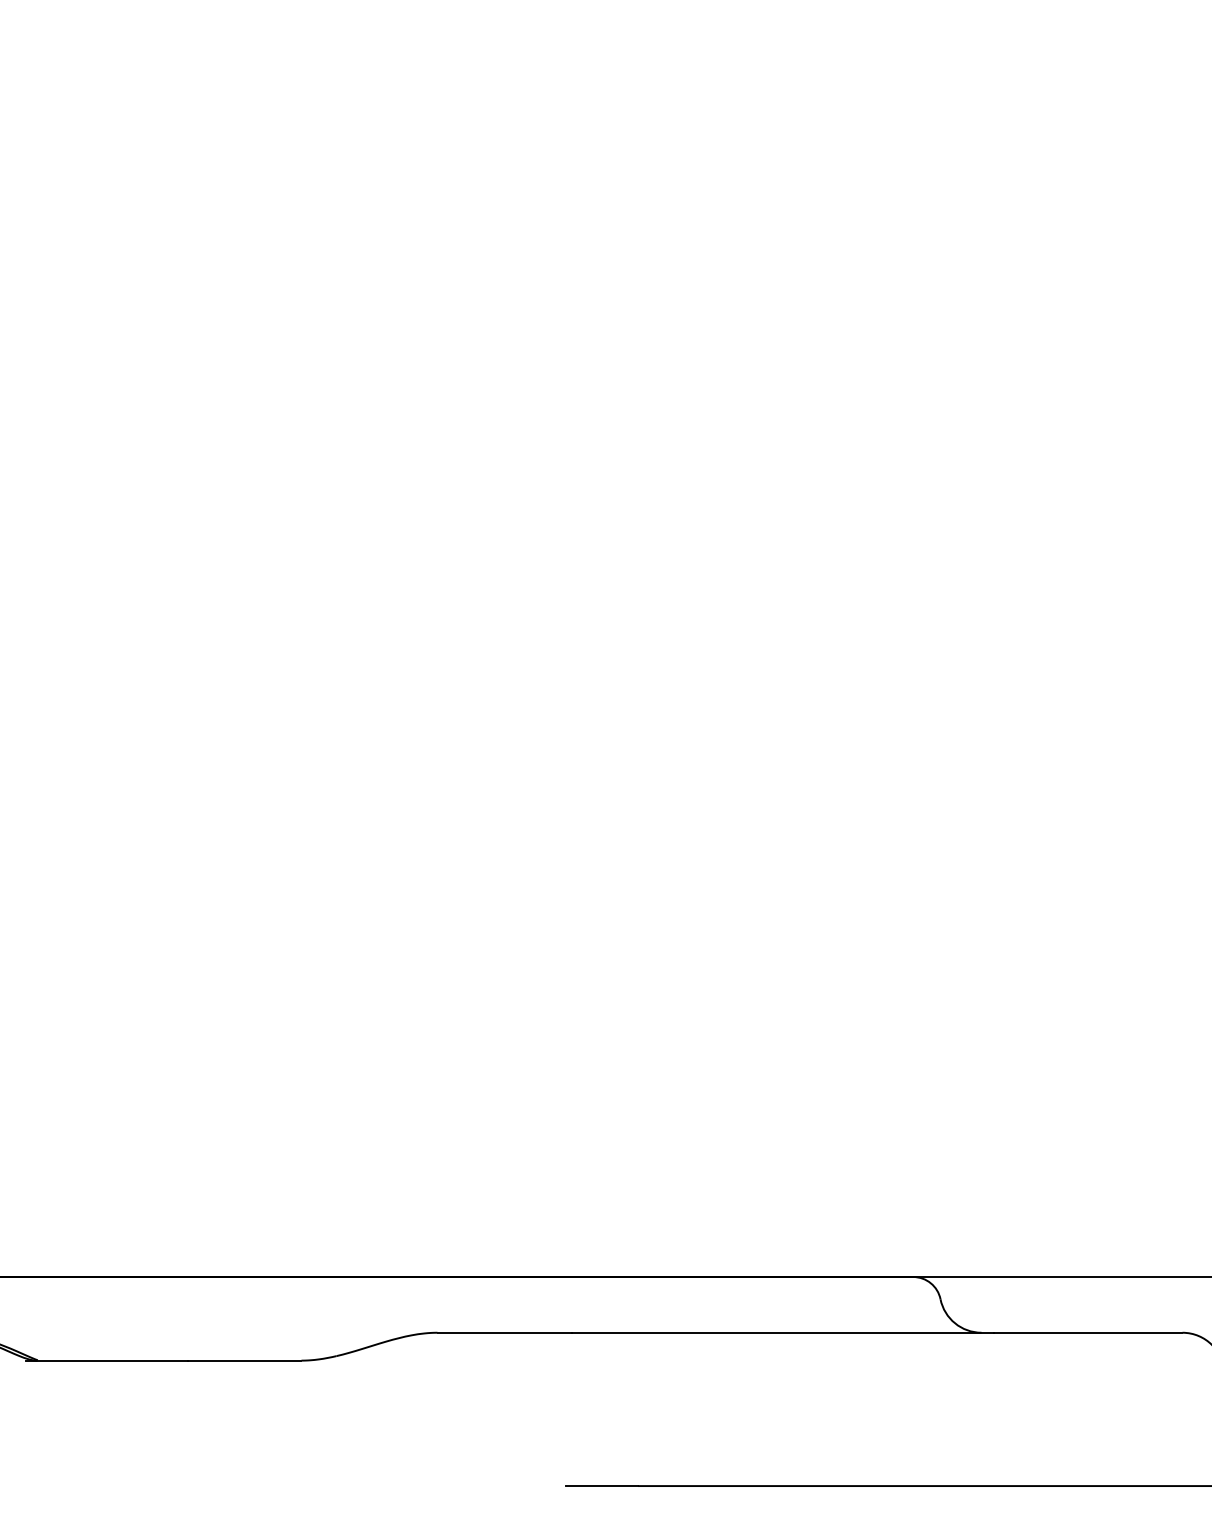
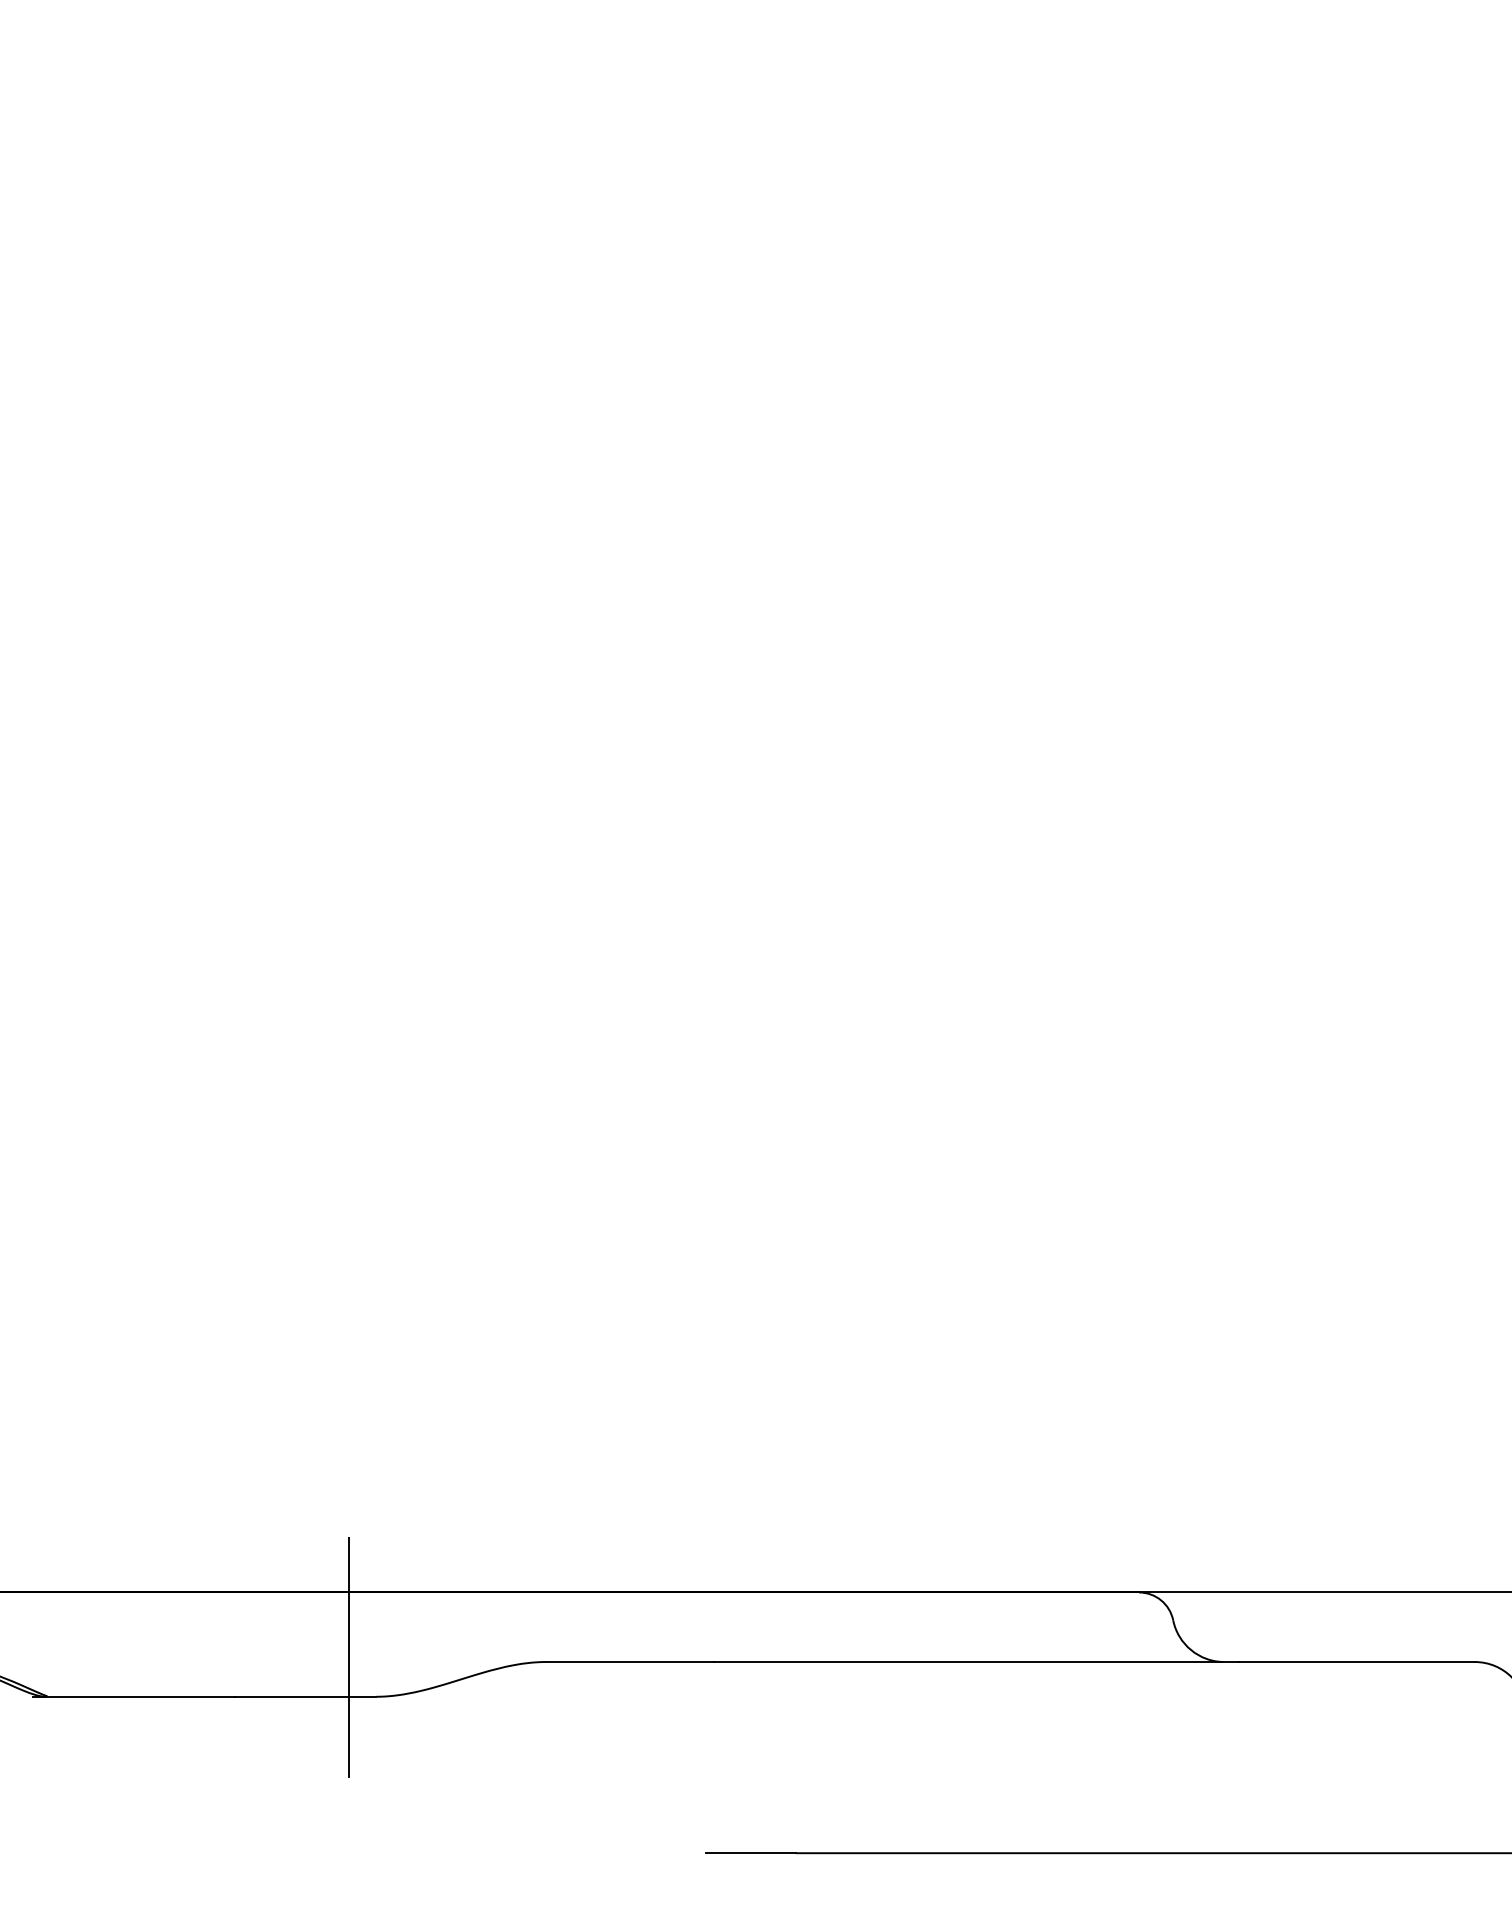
line: (279, 1328) -> (348, 1656), added

